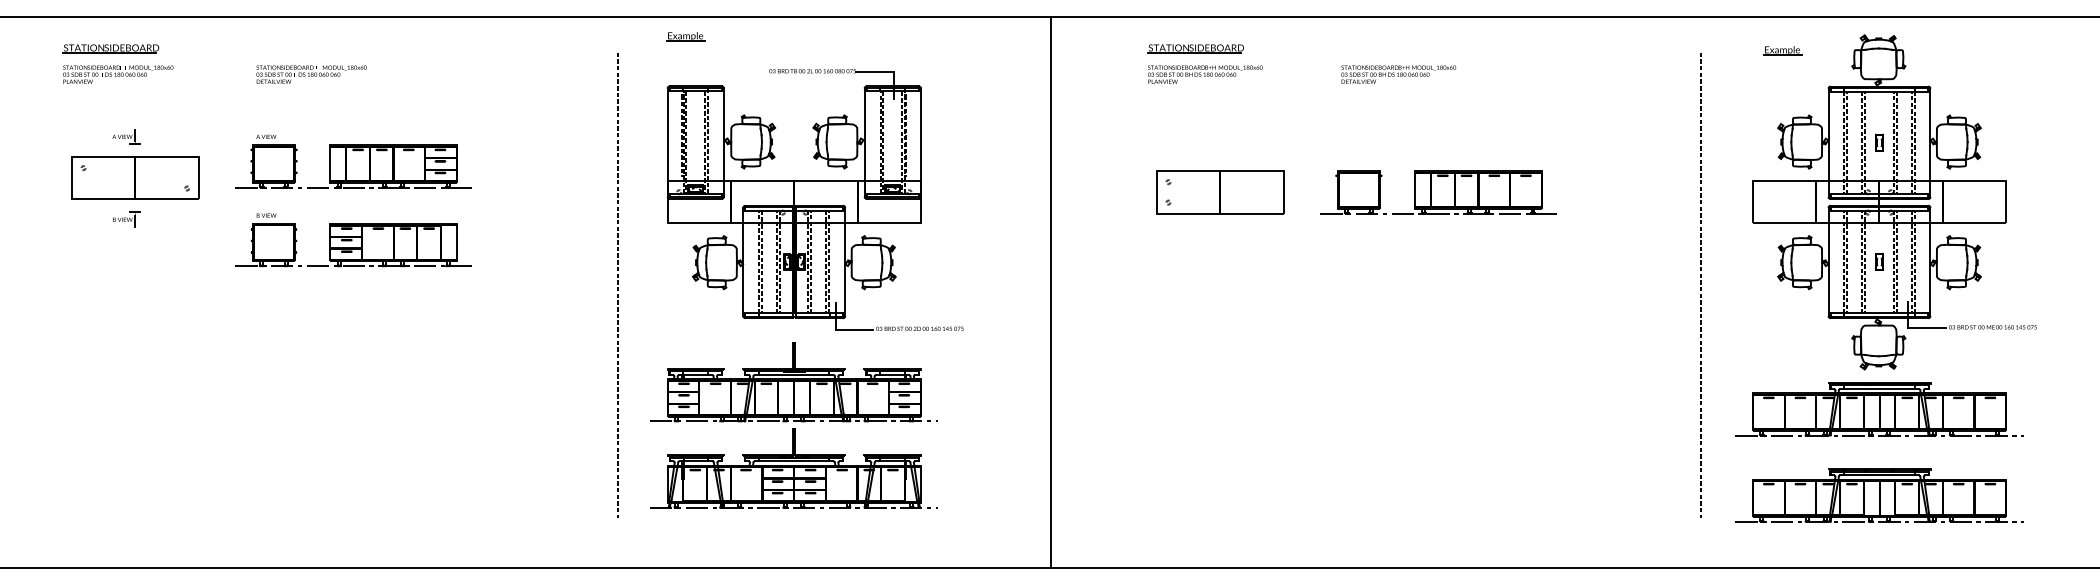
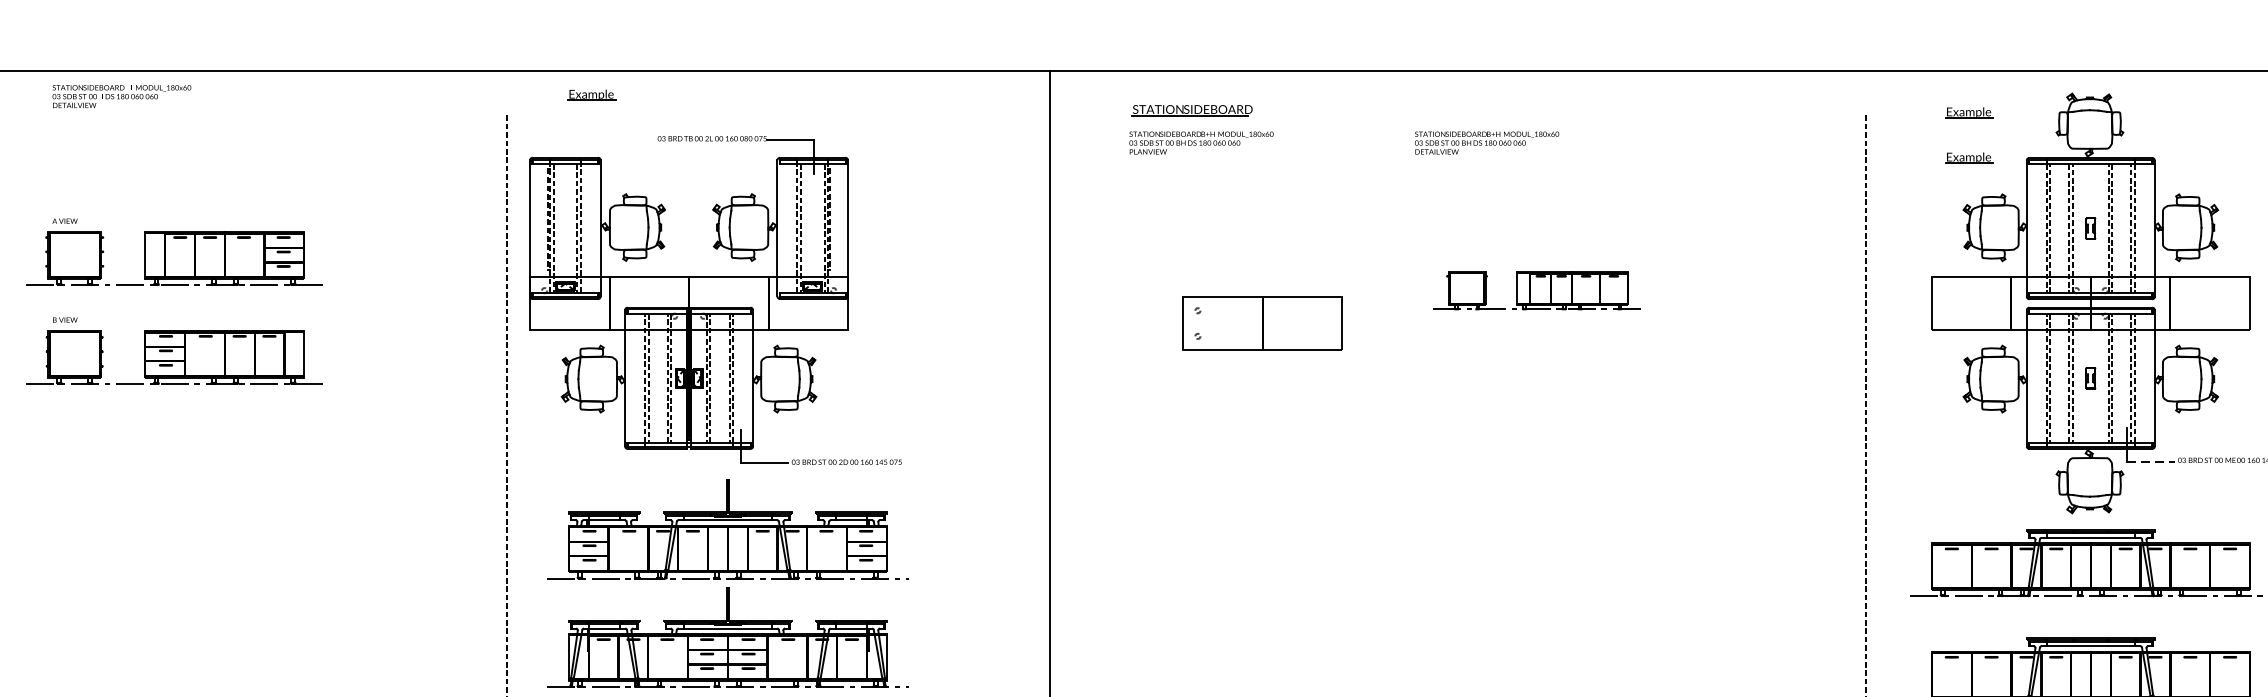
part: (1195, 48) -> (1191, 110), moved
text: (311, 74) -> (121, 96), moved
text: (1204, 74) -> (1200, 142), moved
part: (1782, 86) -> (1969, 157), added
part: (1220, 192) -> (1263, 323), moved
part: (1438, 192) -> (1537, 291), size x0.7
part: (814, 199) -> (714, 299), moved
line: (1927, 328) -> (2151, 461), solid -> dashed

